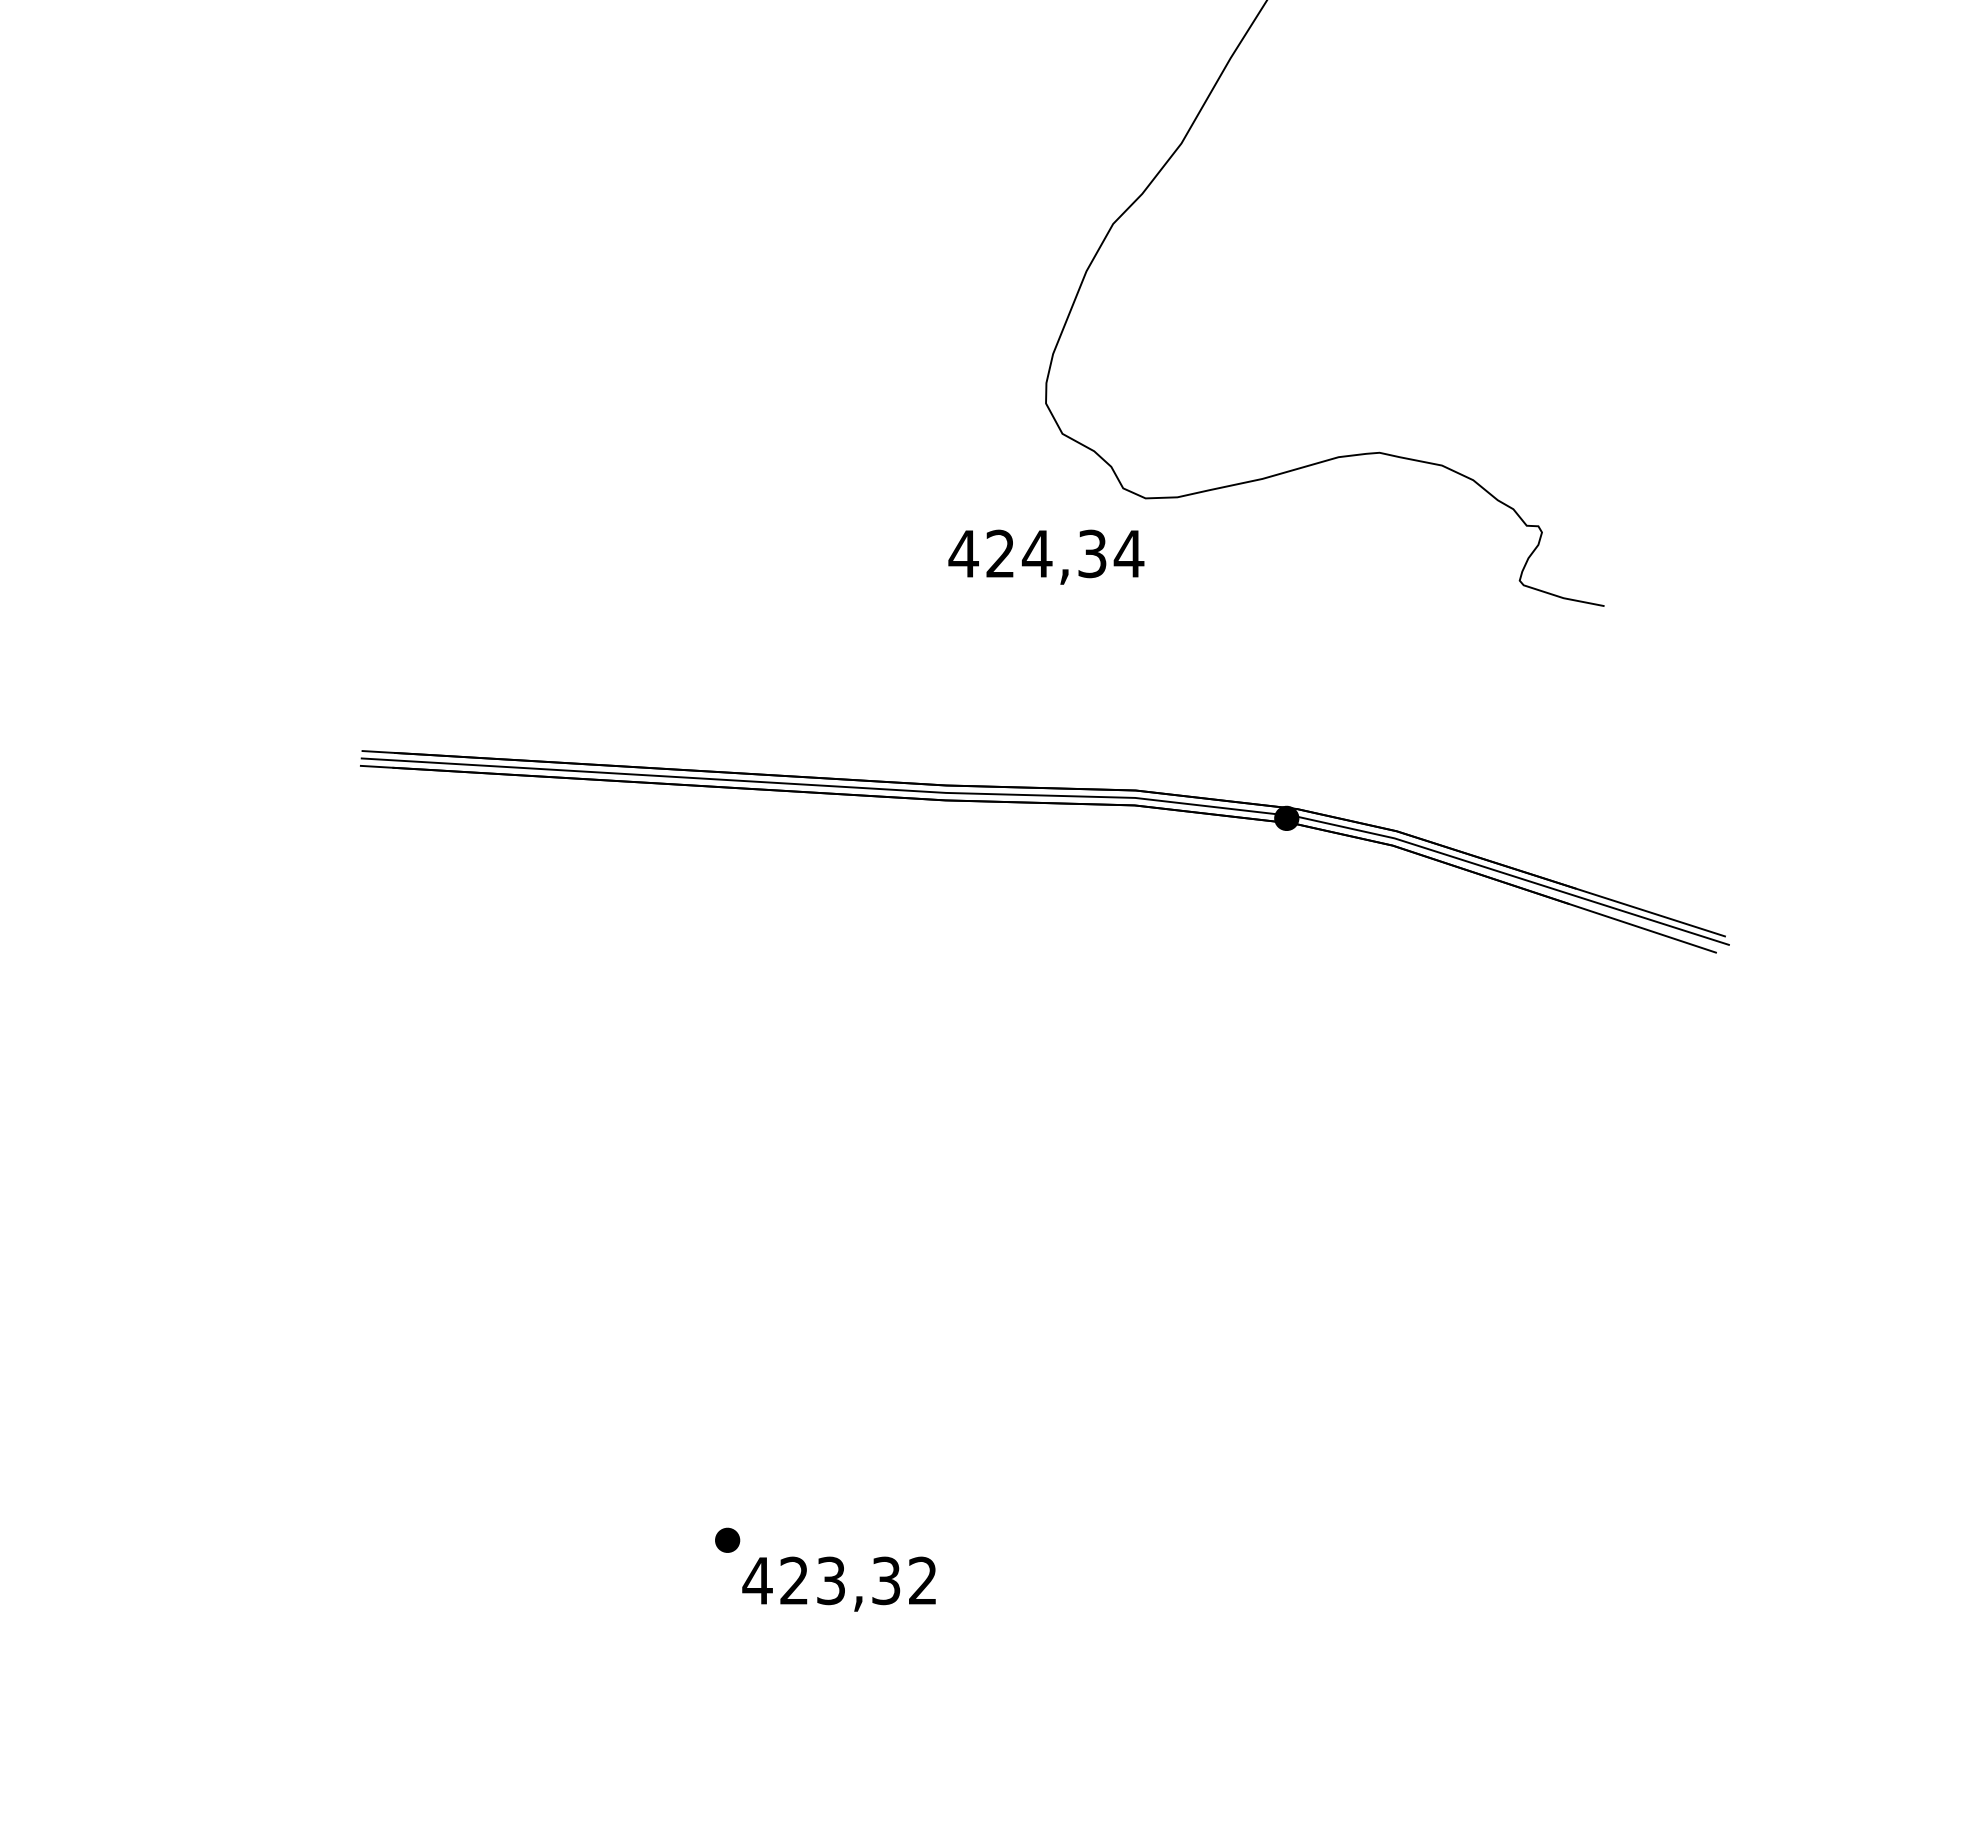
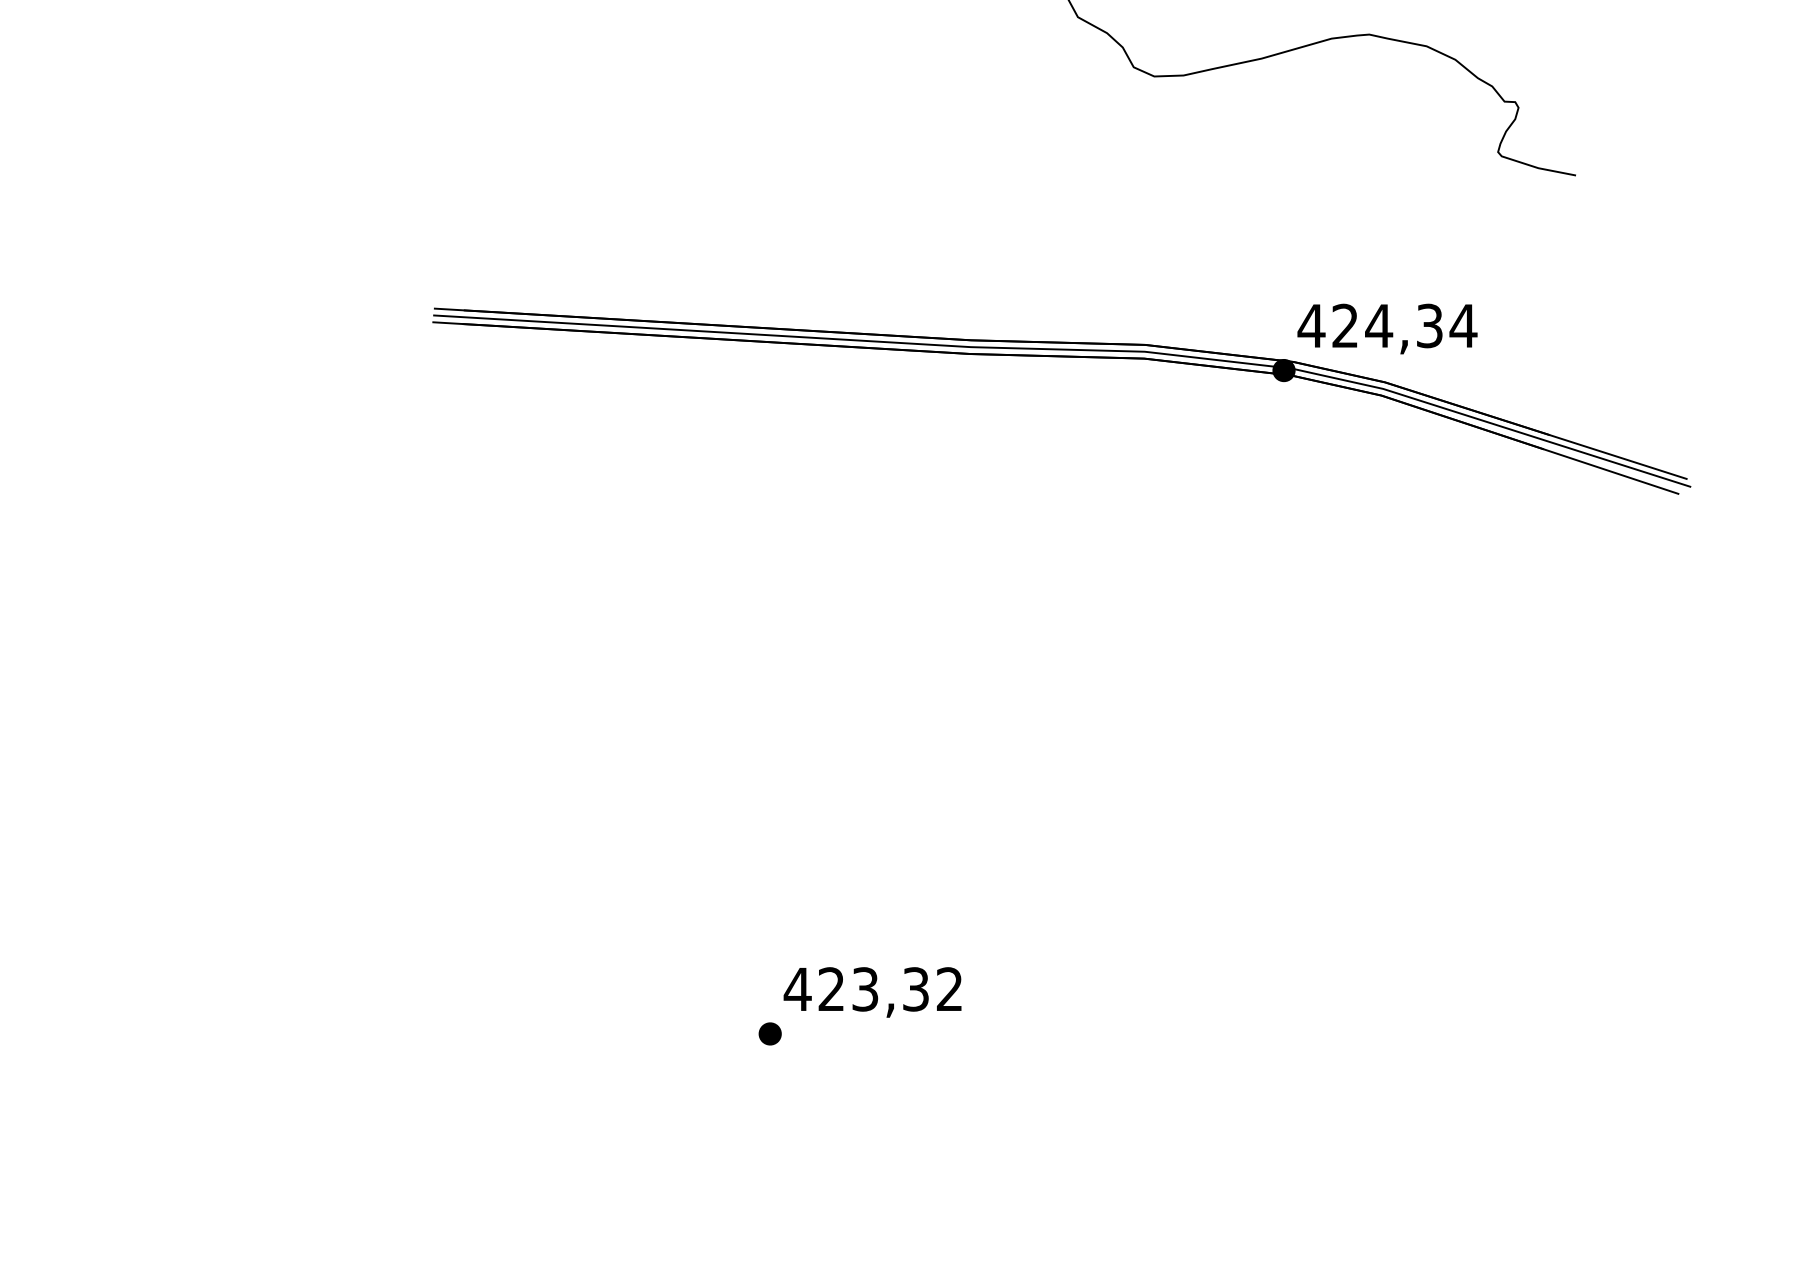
text: (1046, 556) -> (1387, 328), moved
text: (838, 1583) -> (872, 991), moved

